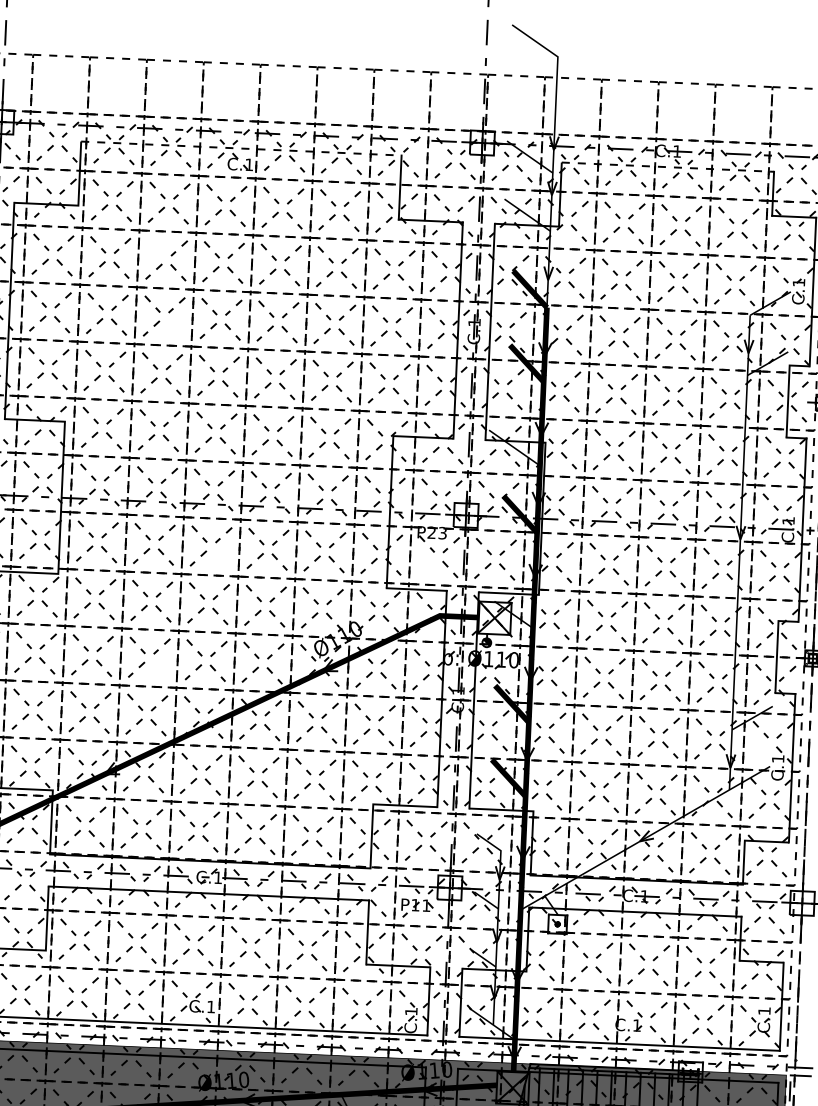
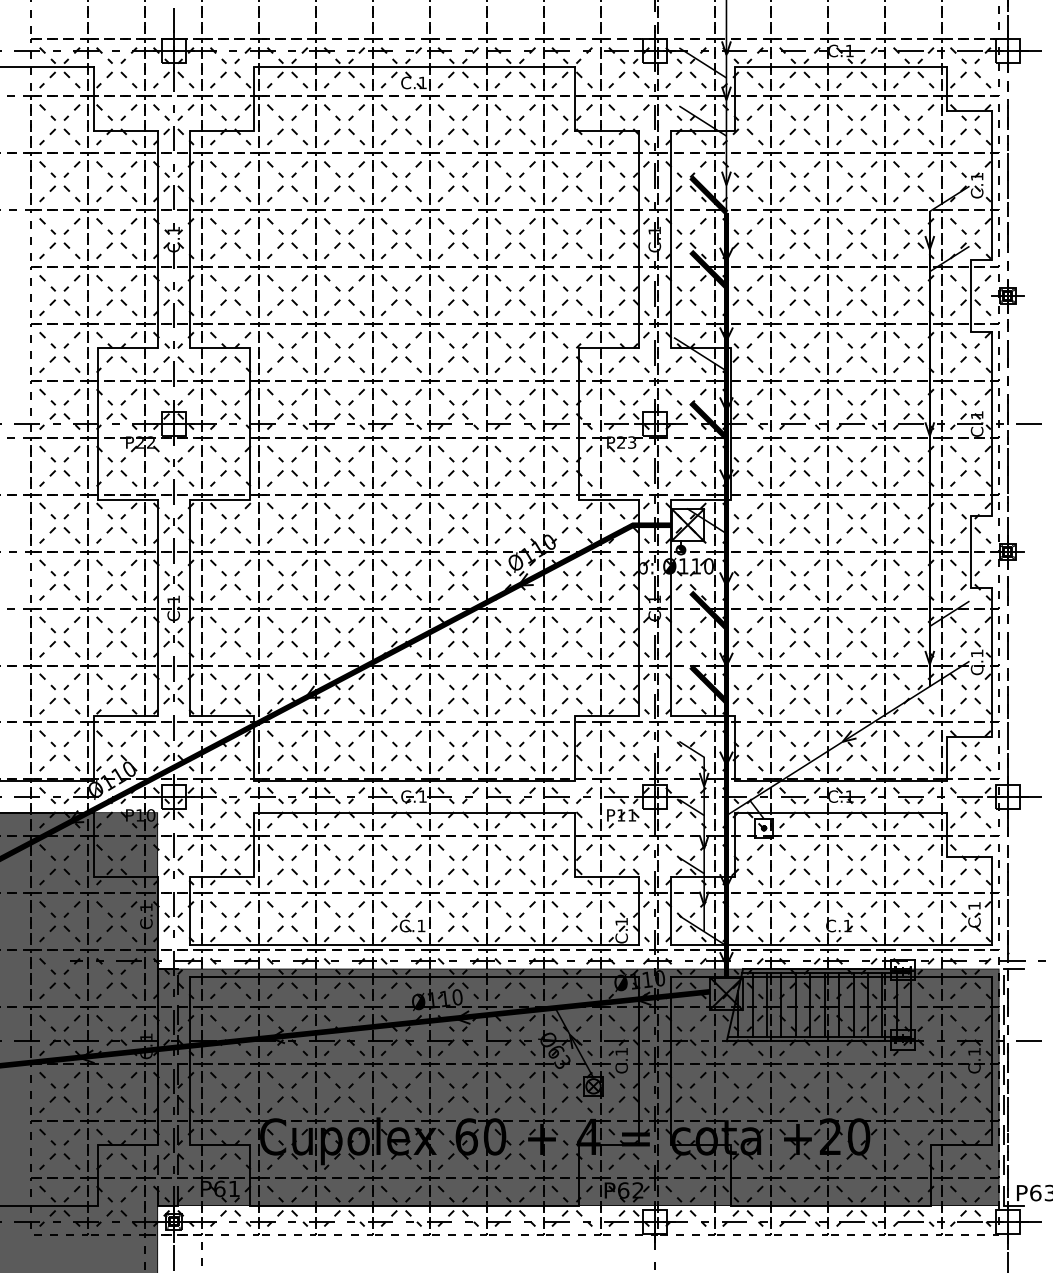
line: (241, 149) -> (414, 67), dashed -> solid
line: (668, 167) -> (841, 67), dashed -> solid
line: (153, 244) -> (330, 166), added
line: (173, 327) -> (354, 248), added
line: (220, 557) -> (411, 476), added
line: (158, 668) -> (354, 590), added
line: (761, 751) -> (960, 646), added

